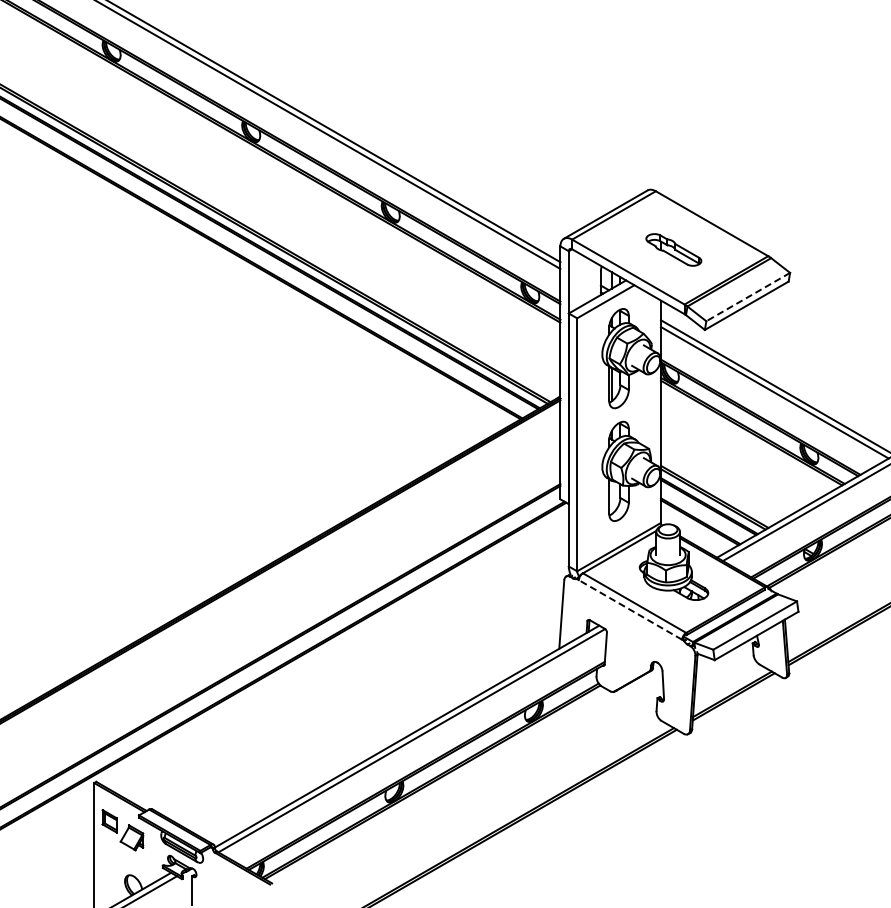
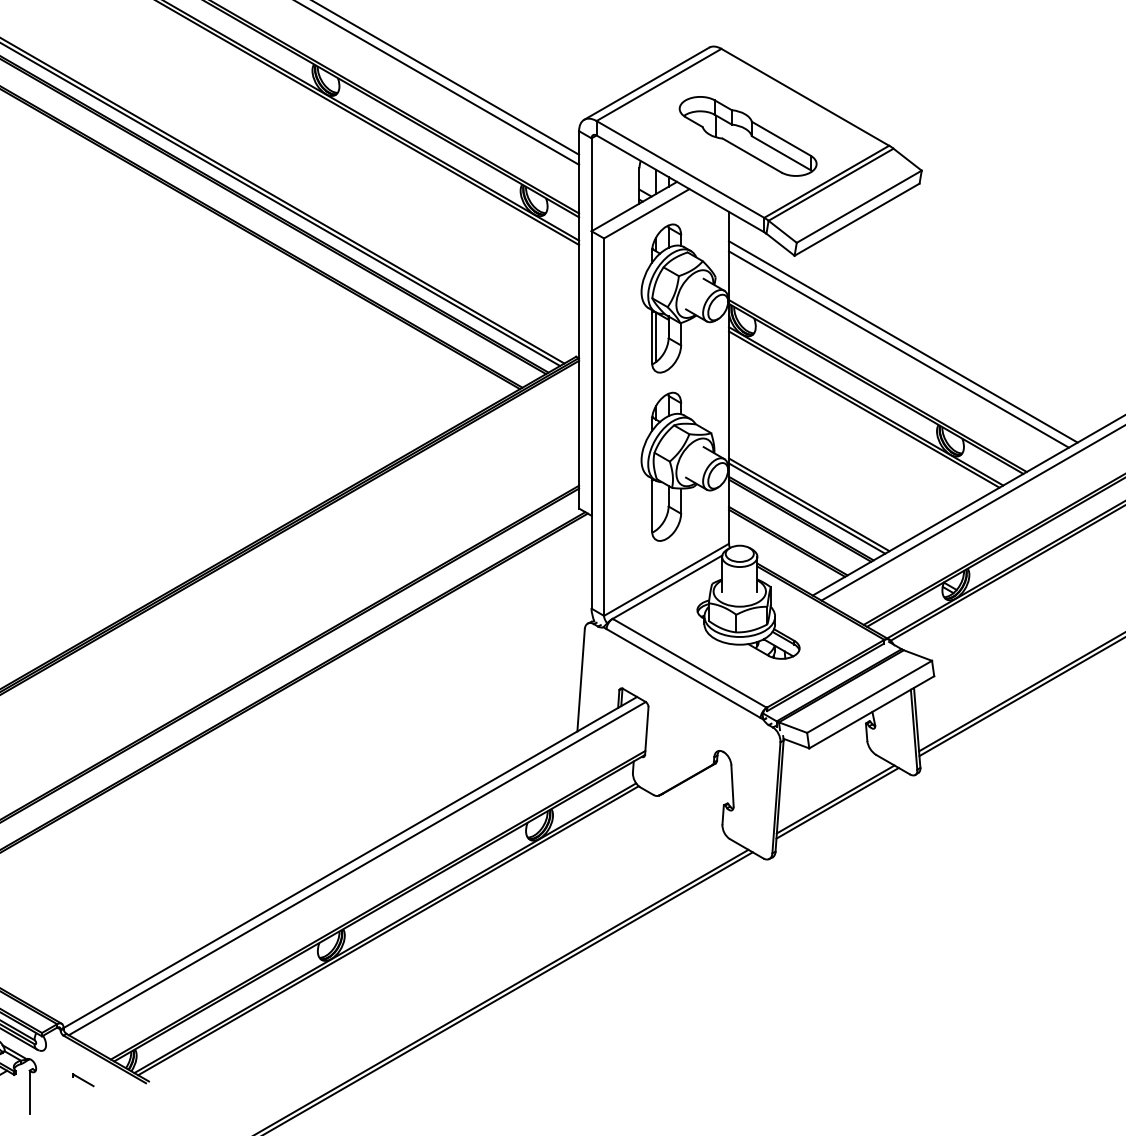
part: (673, 249) -> (747, 135), size x1.67
line: (747, 297) -> (858, 207), dashed -> solid
line: (630, 609) -> (683, 672), dashed -> solid
line: (227, 882) -> (82, 1080), added

